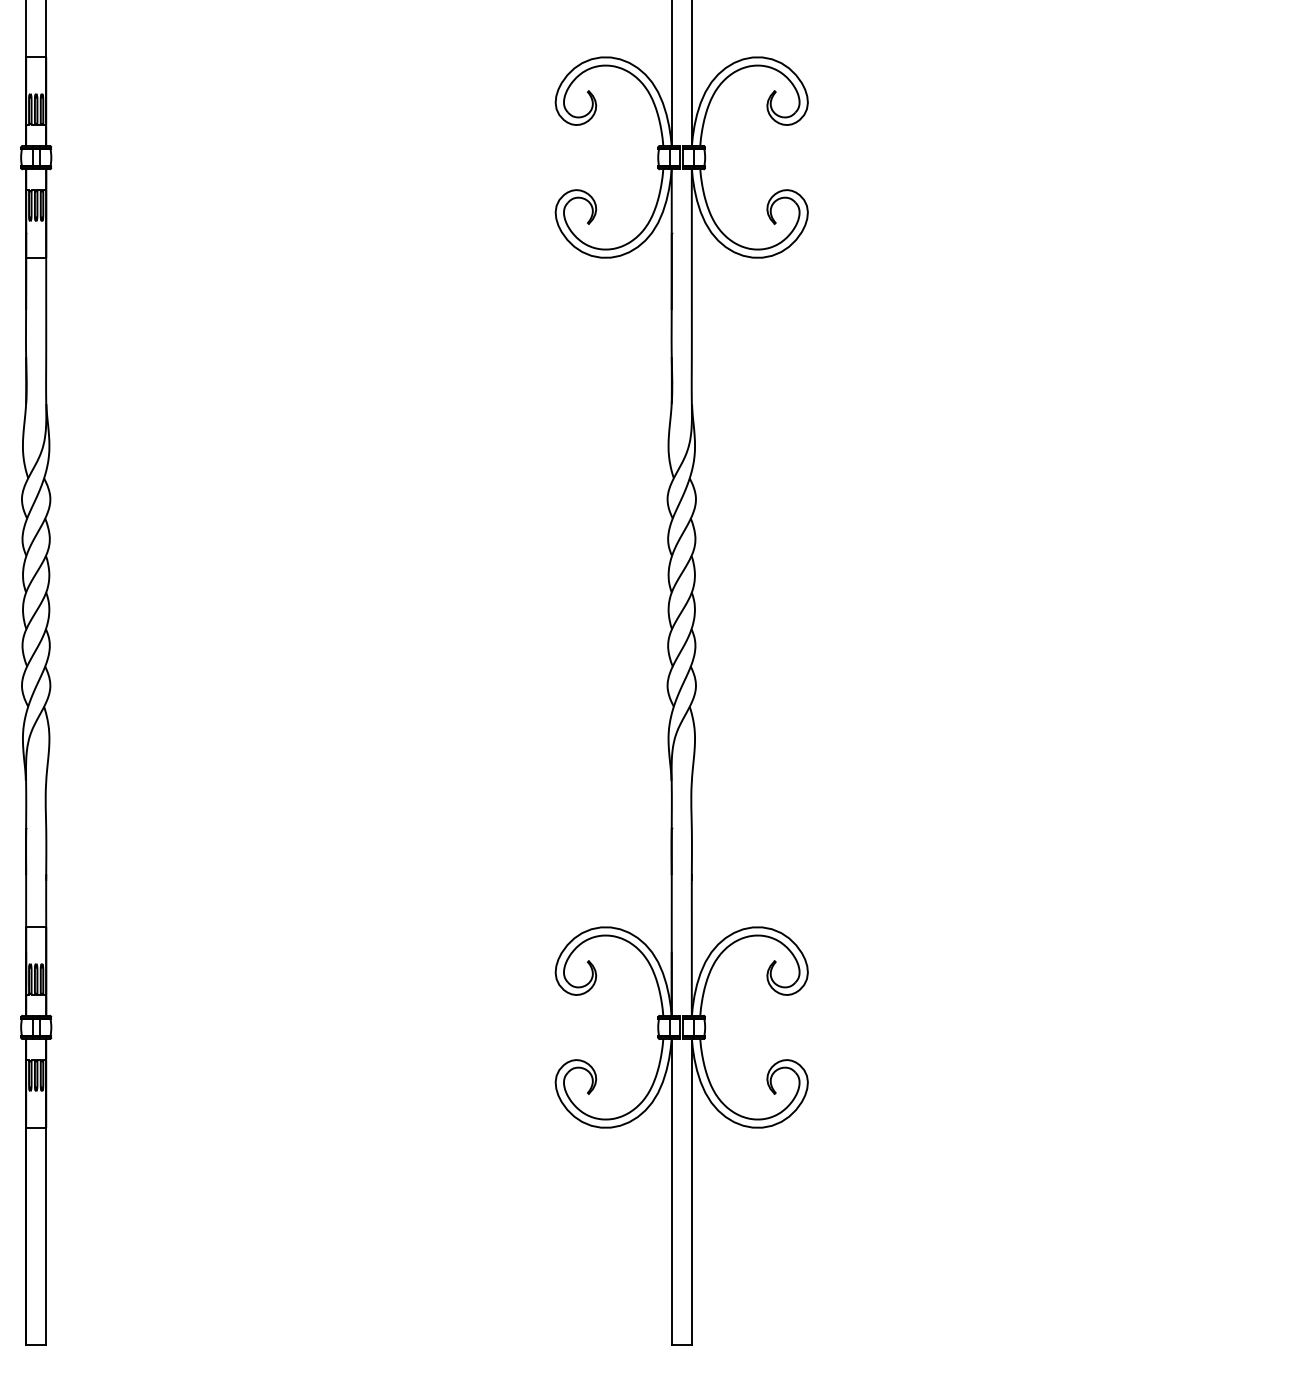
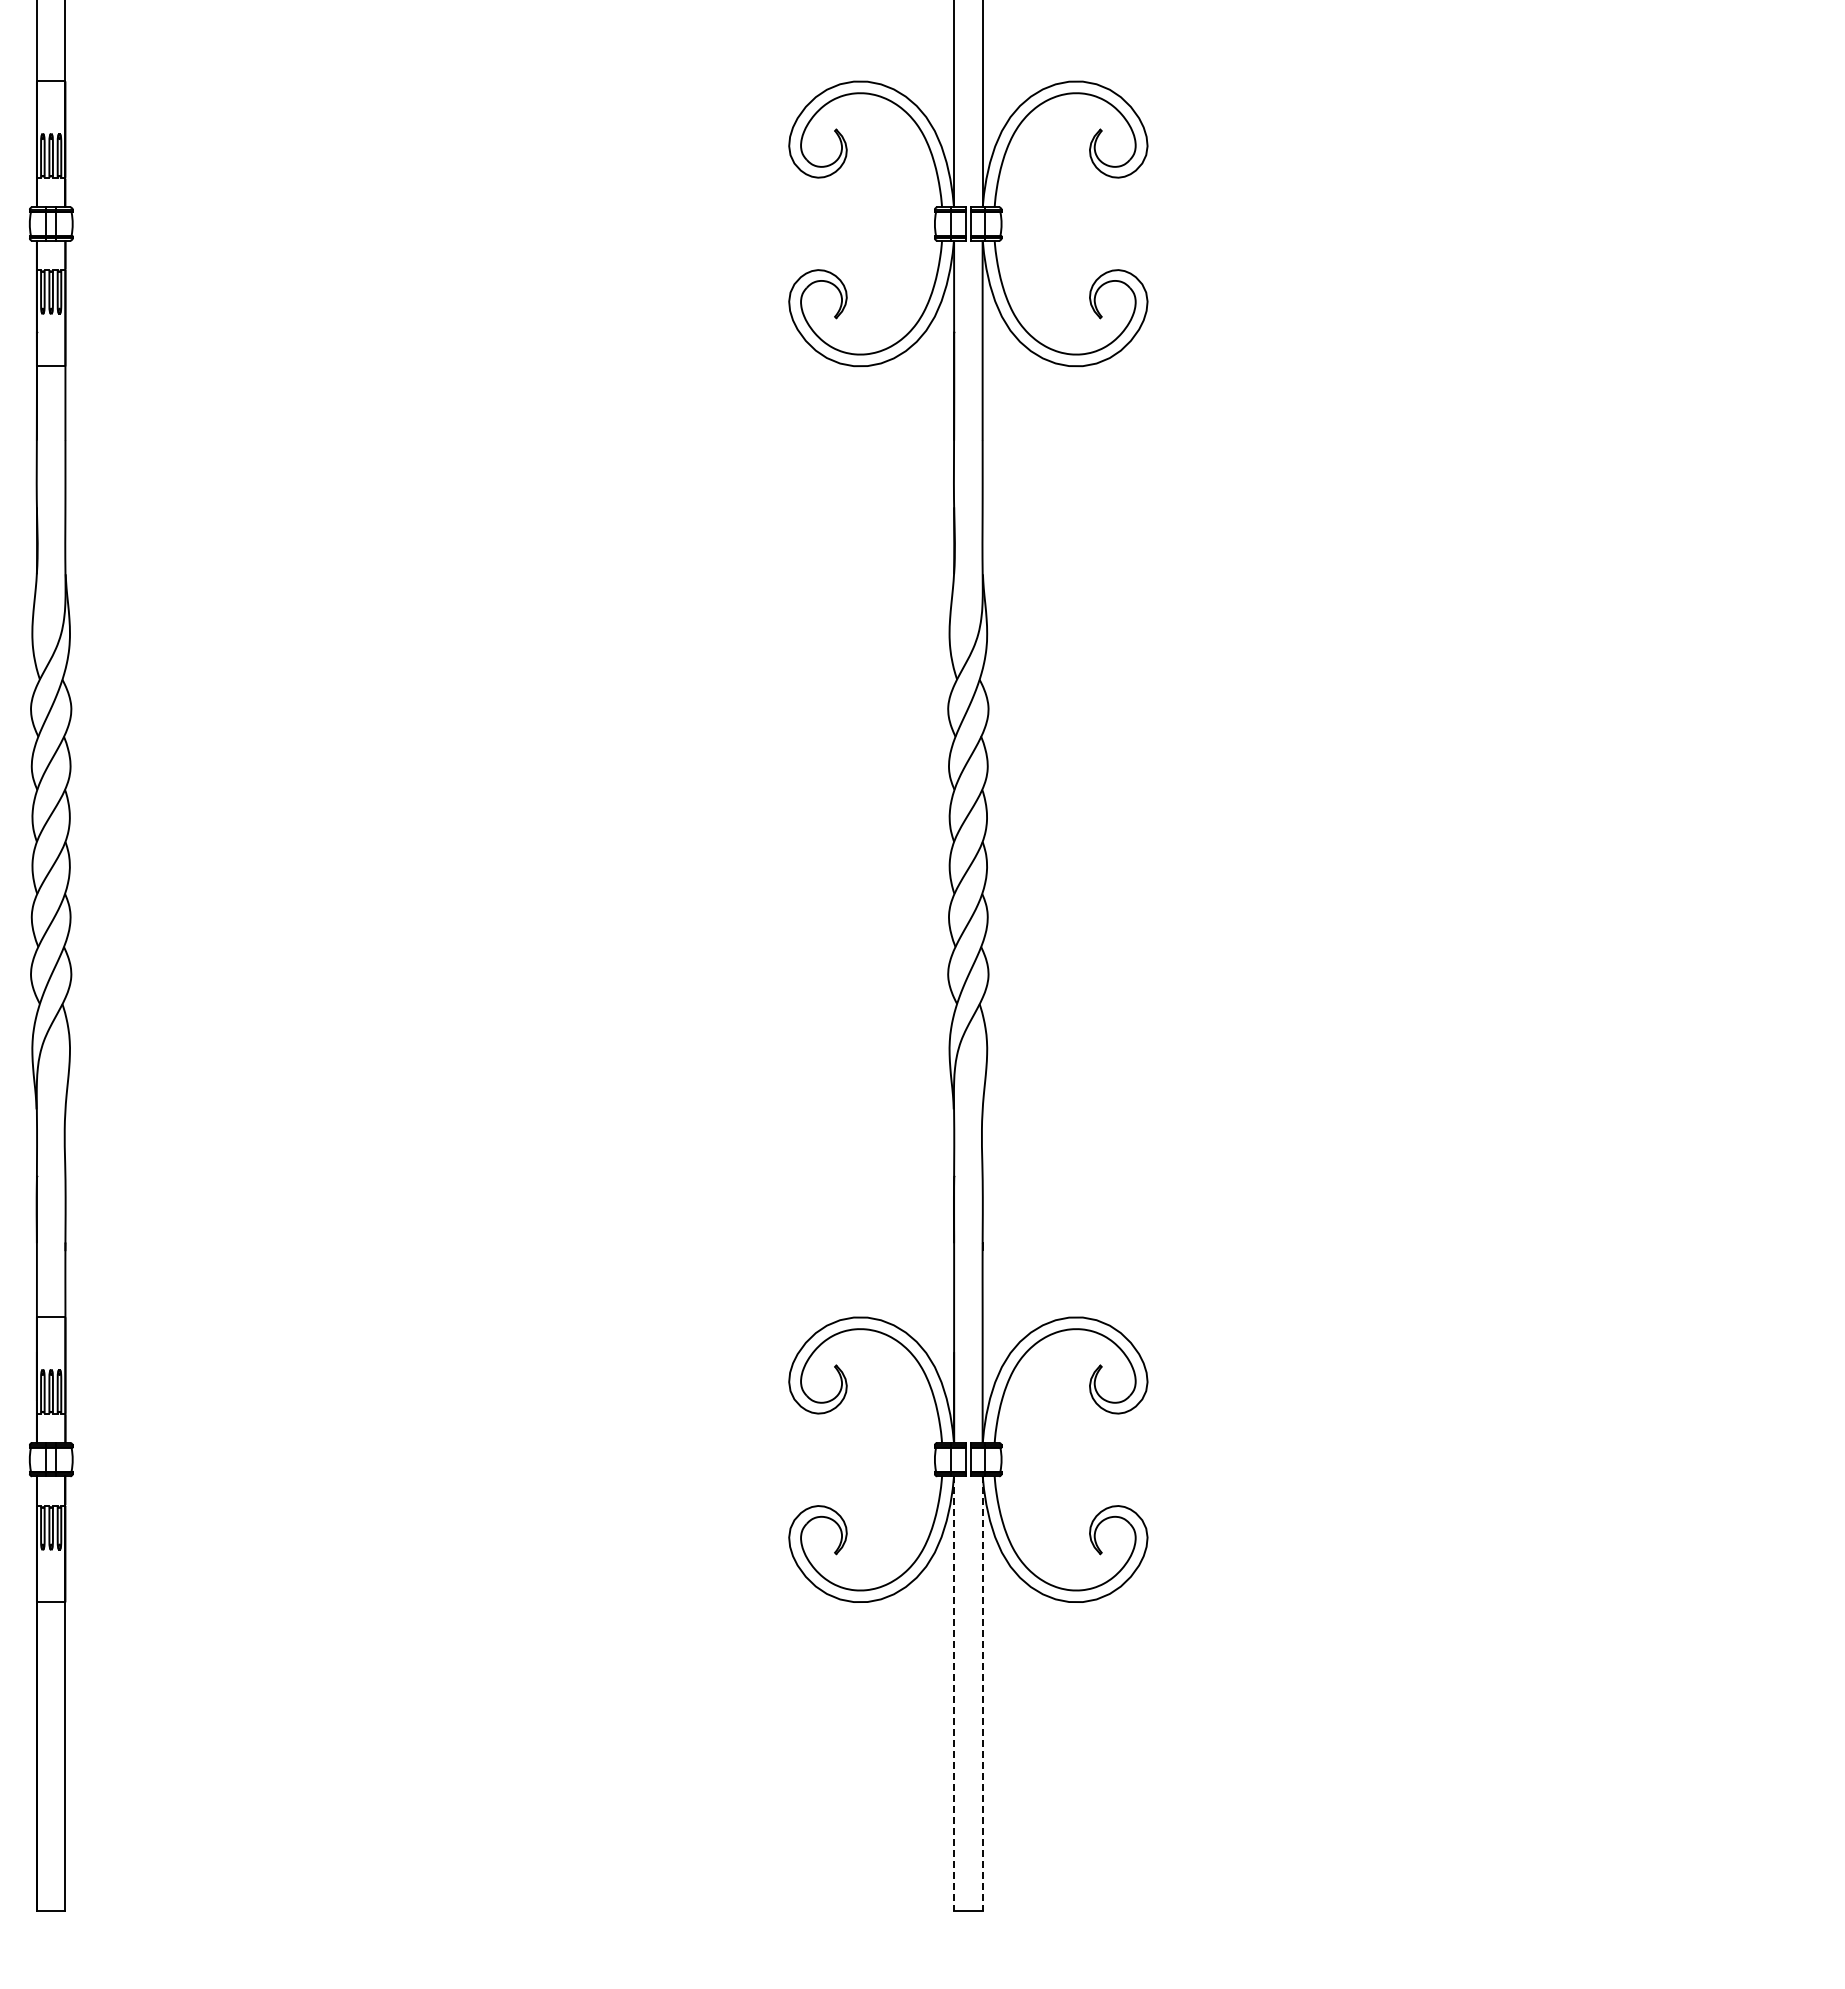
line: (672, 1192) -> (954, 1694), solid -> dashed
line: (691, 1192) -> (982, 1694), solid -> dashed

